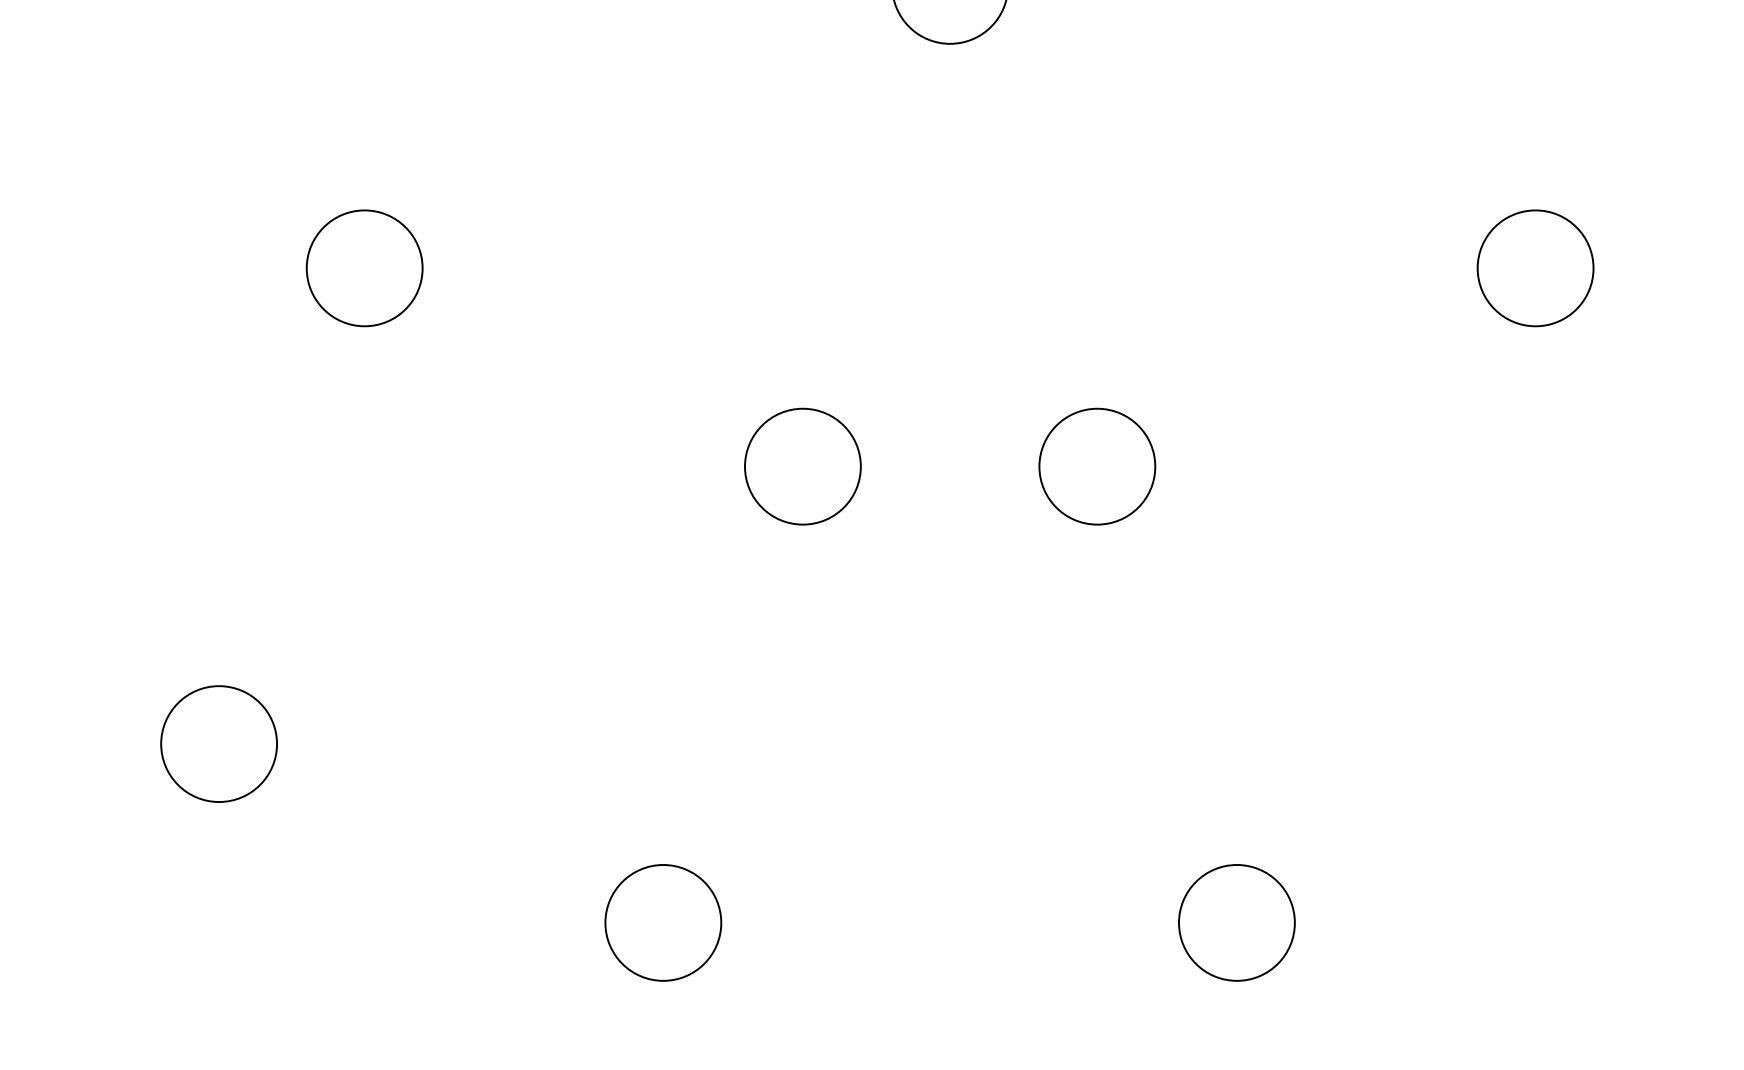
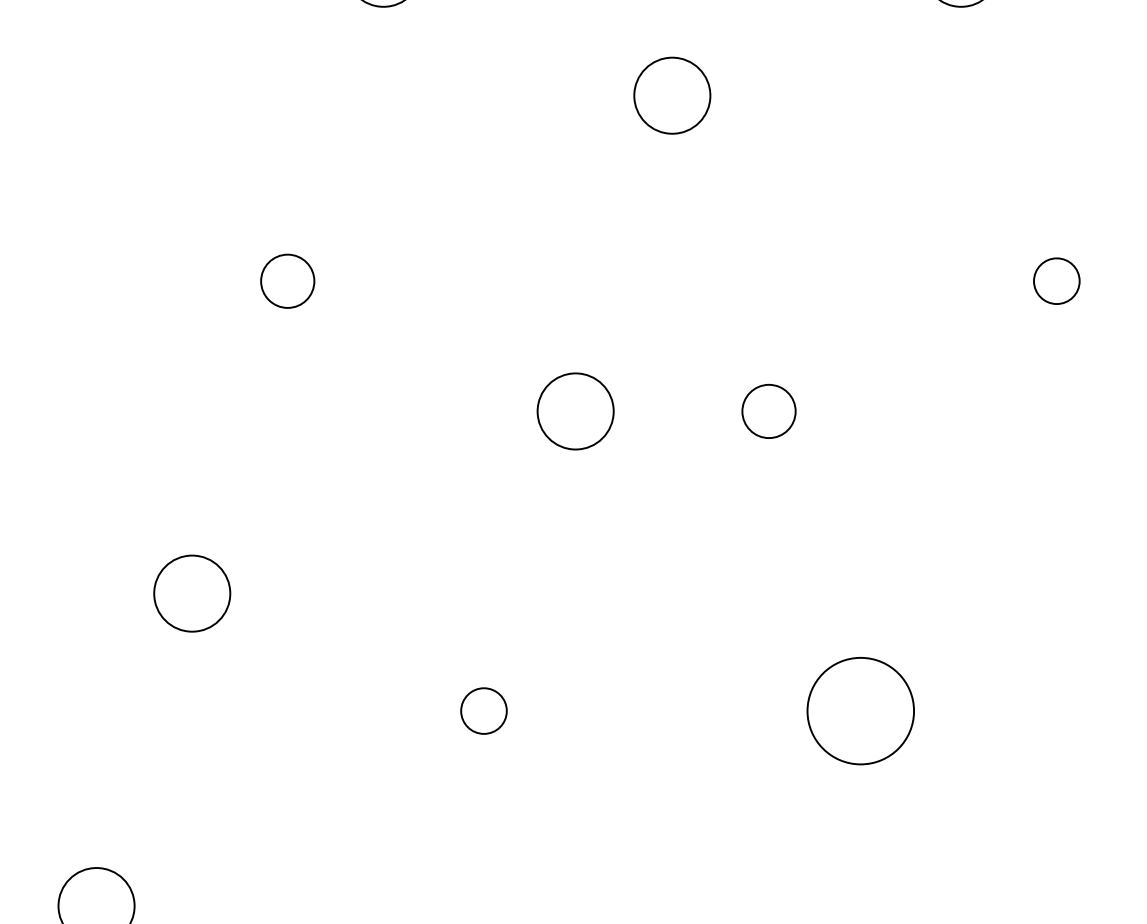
circle: (364, 268) -> (287, 281), size x0.7
circle: (1535, 268) -> (1056, 281), size x0.6
circle: (1096, 466) -> (768, 411), size x0.7
circle: (1236, 922) -> (860, 710), size x1.4
circle: (662, 923) -> (483, 711), size x0.6

